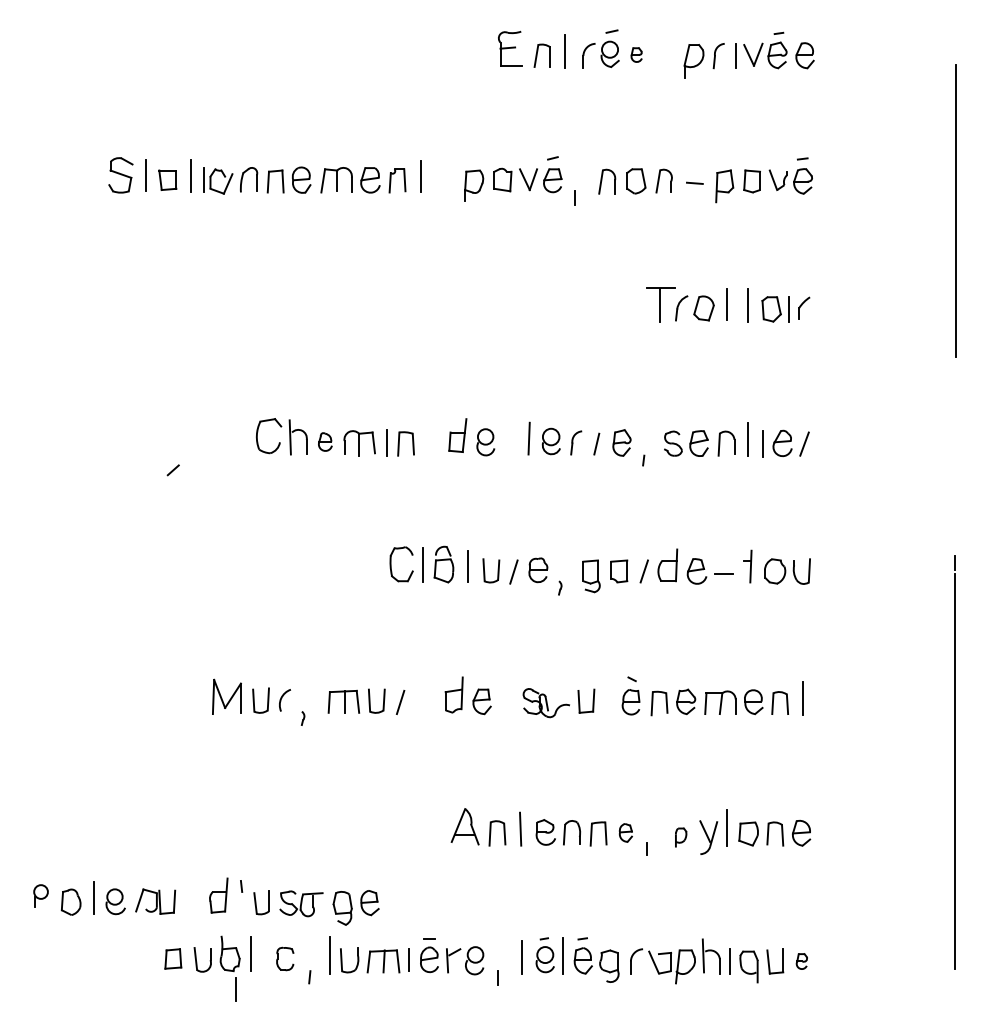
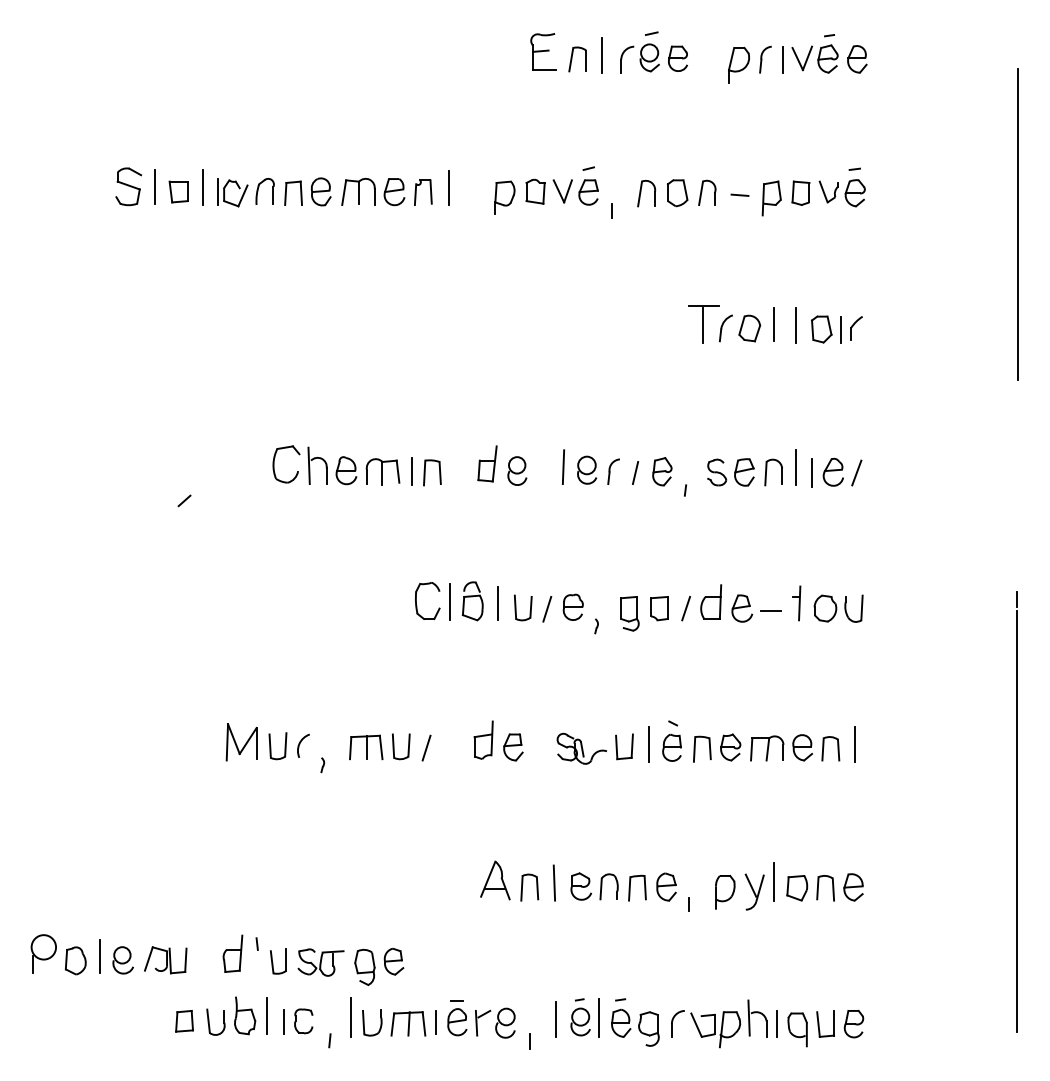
part: (636, 54) -> (677, 58), size x1.67
part: (325, 441) -> (346, 470), size x1.43
line: (608, 698) -> (648, 743), added
part: (625, 832) -> (666, 886), size x1.43
part: (681, 837) -> (725, 891), size x1.67
part: (40, 895) -> (43, 953), size x1.67
part: (801, 961) -> (853, 1023), size x1.67
line: (235, 989) -> (283, 1021), moved

